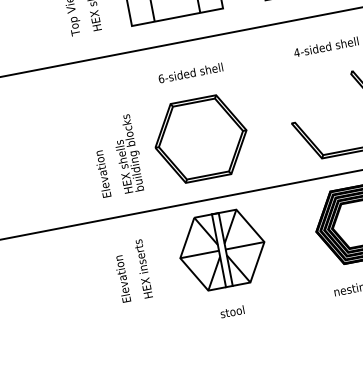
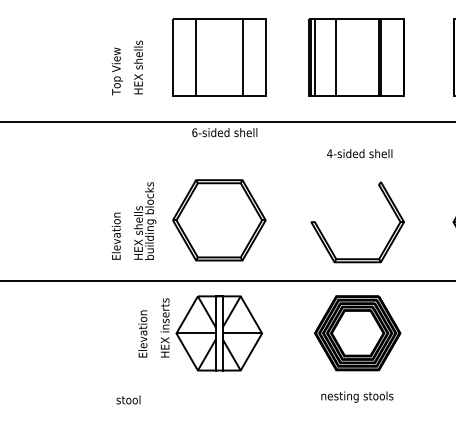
text: (190, 73) -> (224, 132), moved
text: (131, 270) -> (153, 327), moved
text: (232, 311) -> (128, 399), moved

